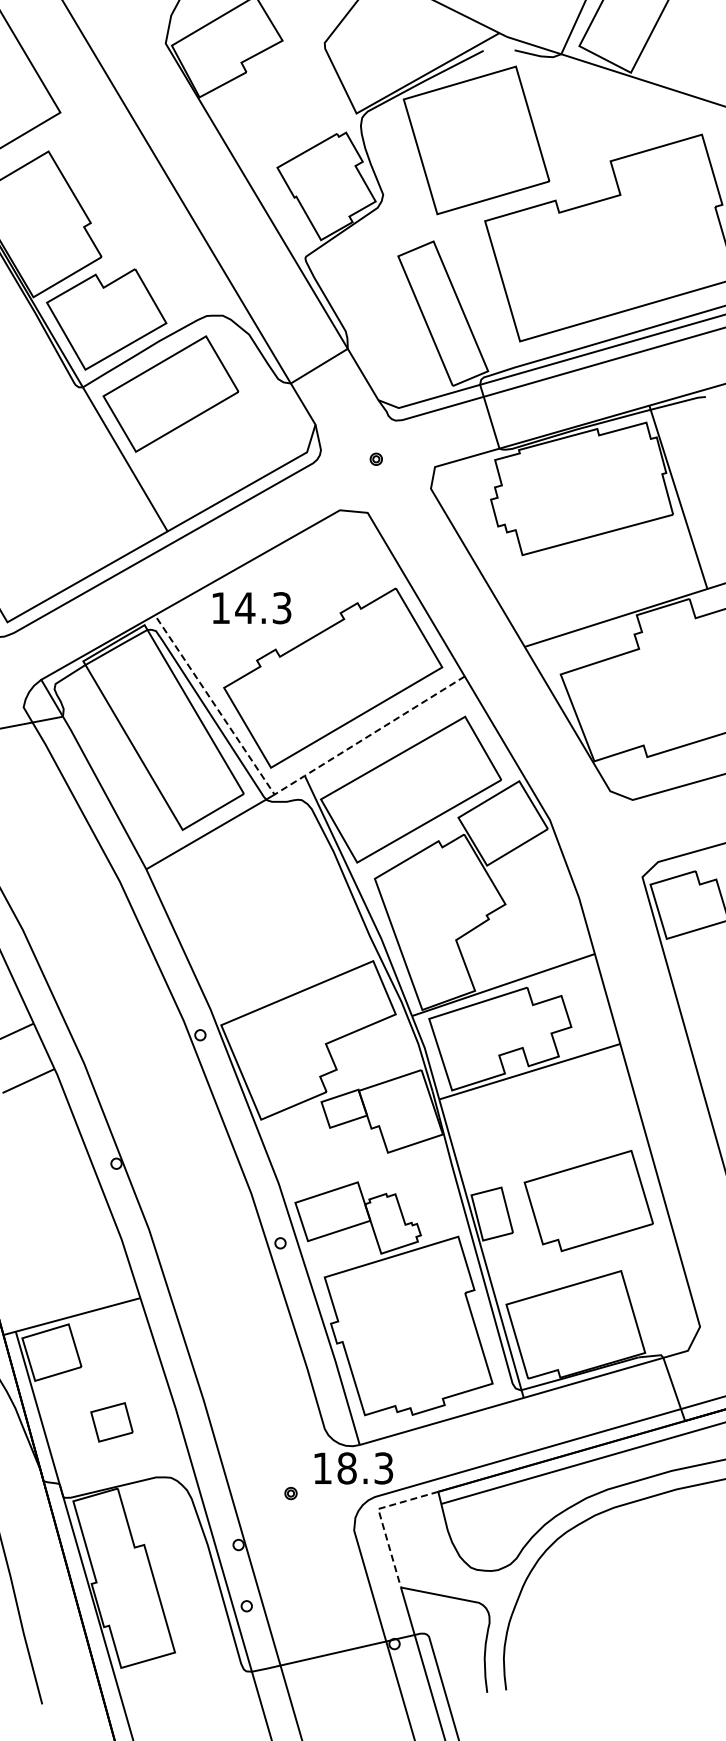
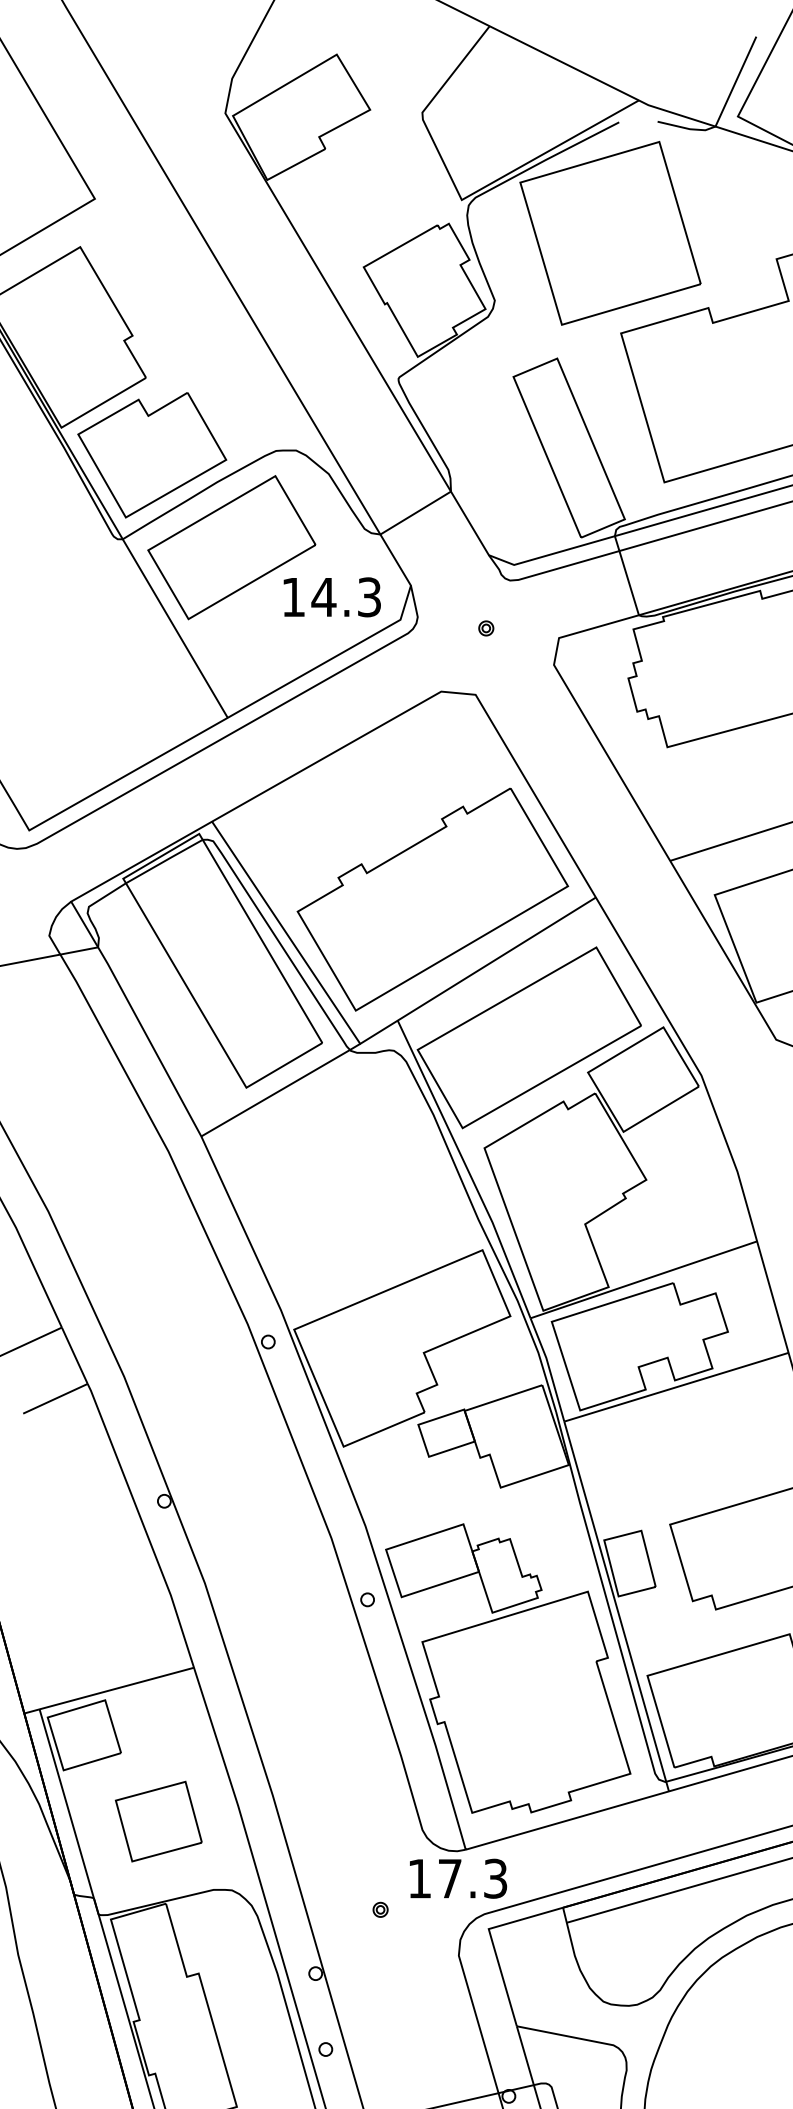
text: (251, 608) -> (331, 597), moved
line: (277, 792) -> (363, 1041), dashed -> solid
part: (111, 1422) -> (158, 1821), size x1.67
text: (346, 1468) -> (449, 1878), 18.3 -> 17.3
line: (380, 1518) -> (491, 1940), dashed -> solid

